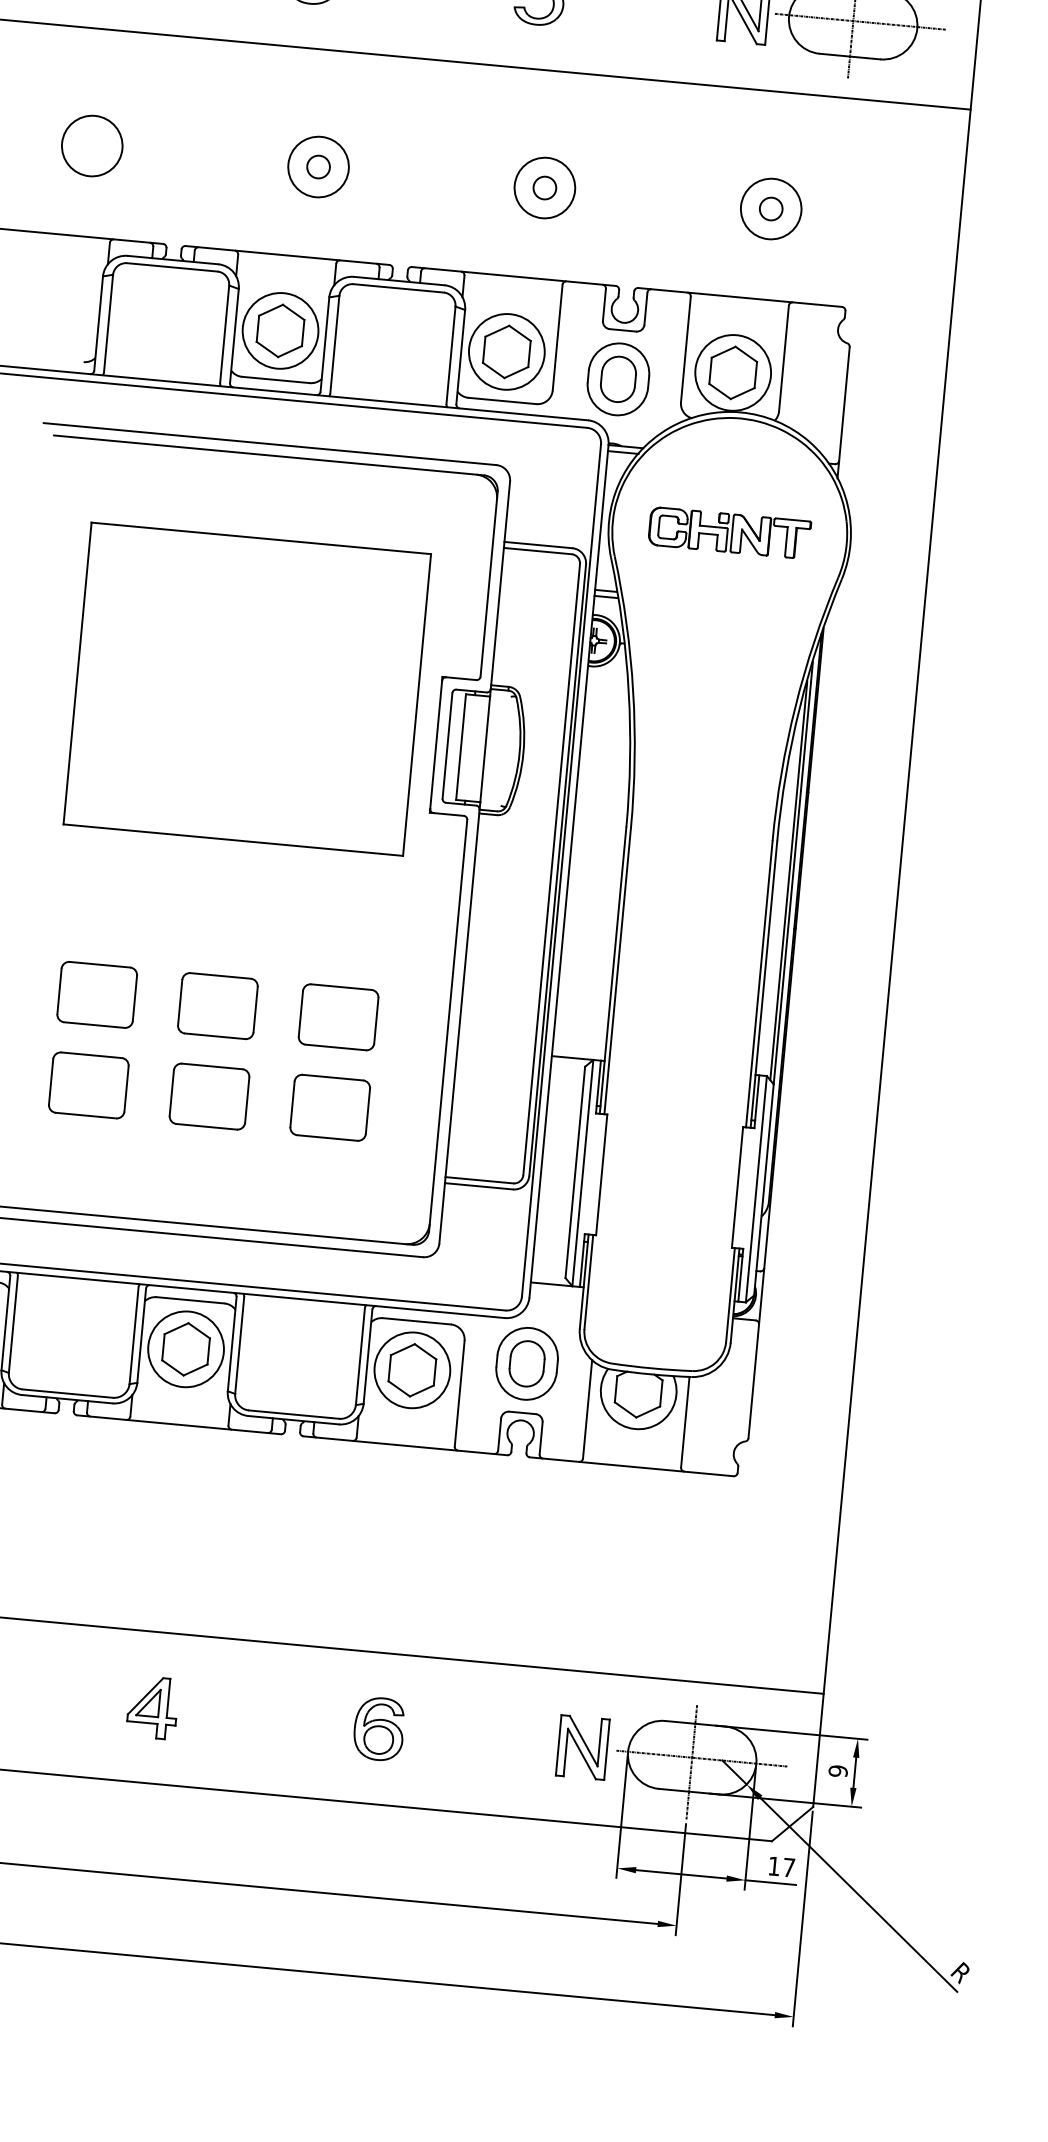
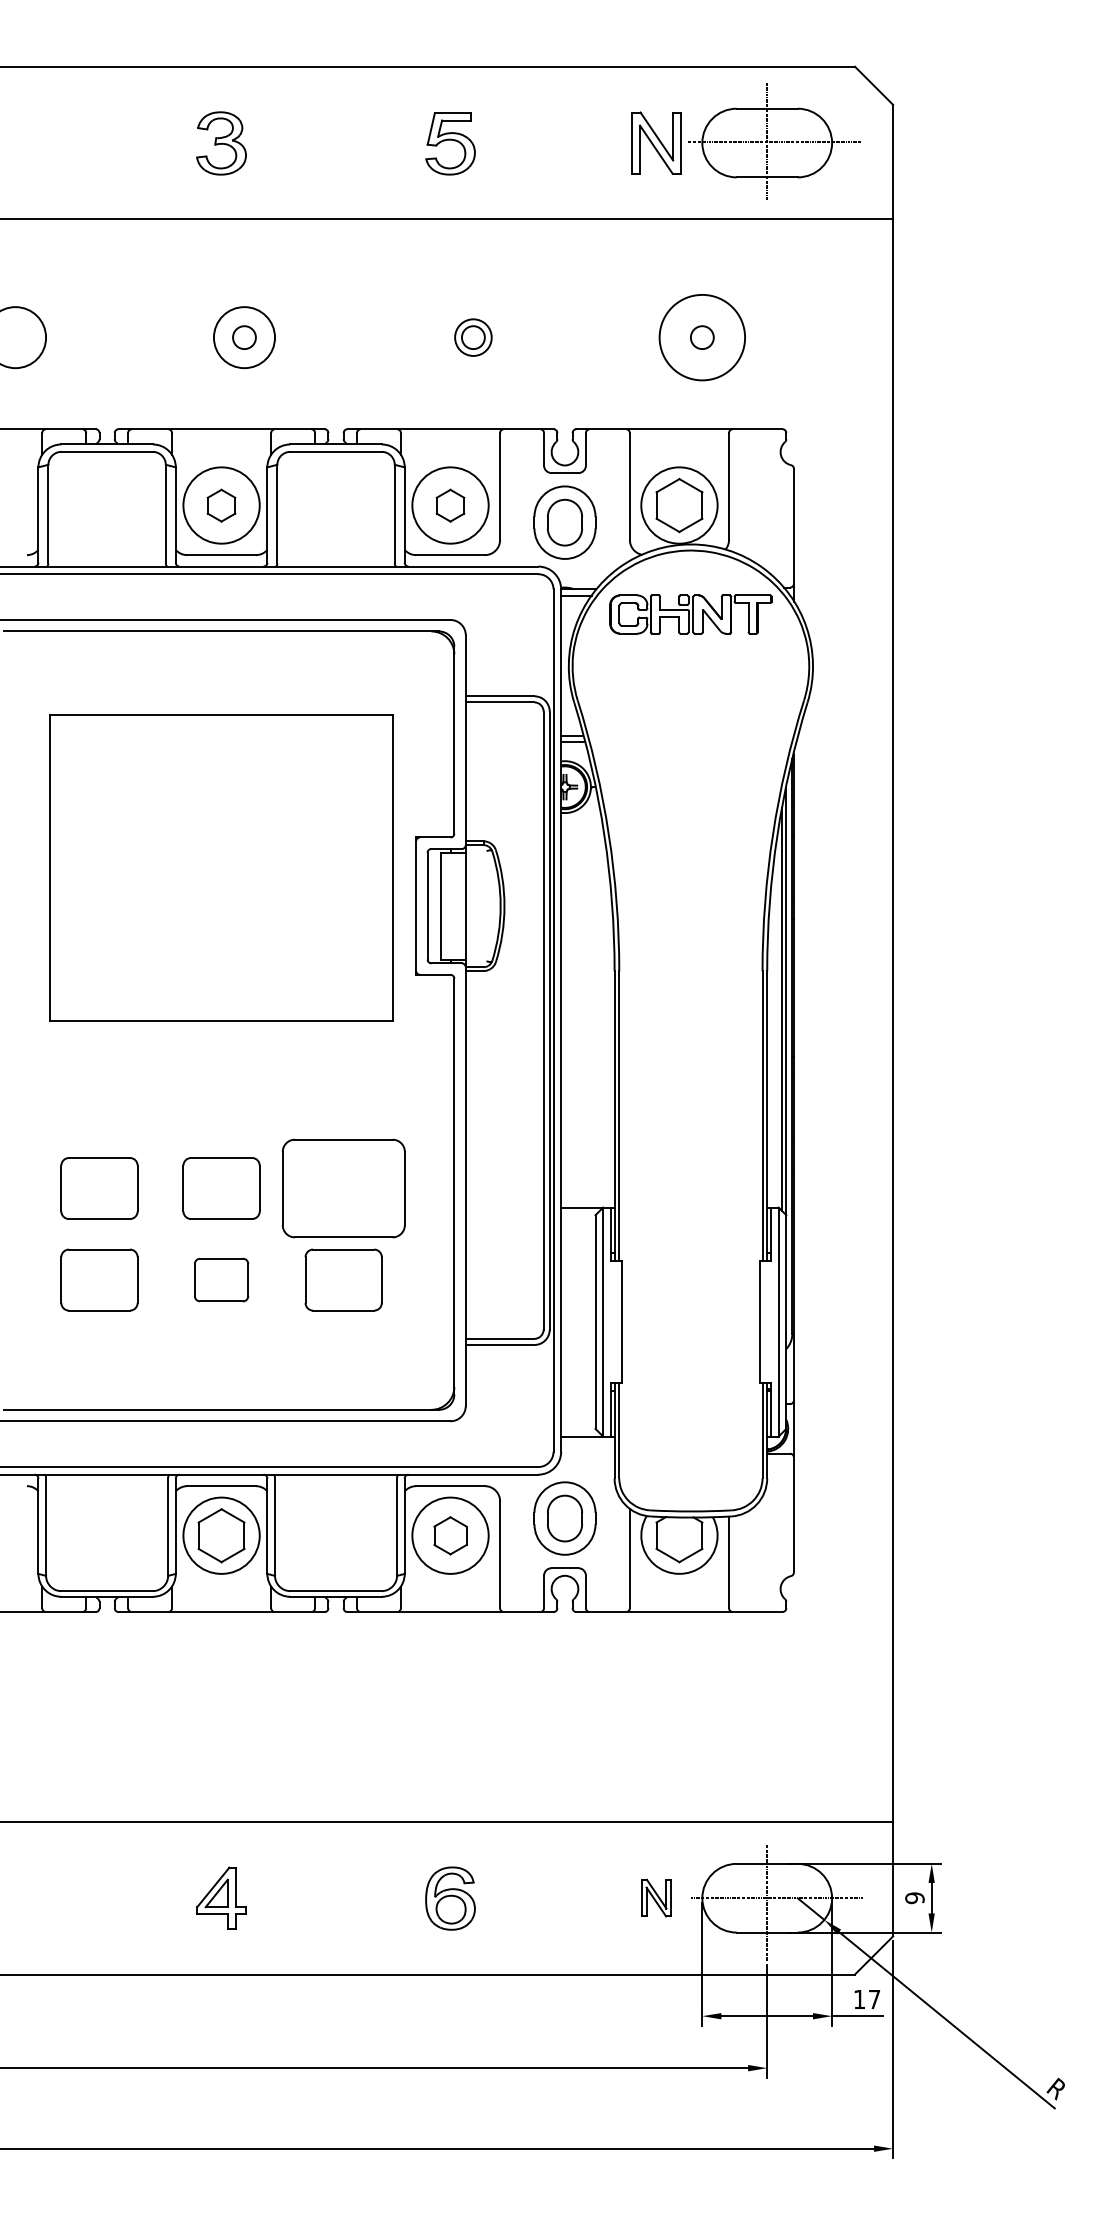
circle: (544, 187) -> (472, 337), size x0.6
circle: (770, 208) -> (701, 337), size x1.4
part: (280, 330) -> (221, 505), size x0.6
part: (506, 351) -> (450, 505), size x0.6
part: (729, 533) -> (690, 614), moved
part: (338, 1017) -> (343, 1188), size x1.6
part: (209, 1096) -> (221, 1279), size x0.7
part: (412, 1370) -> (450, 1535), size x0.7
part: (582, 1746) -> (656, 1897), size x0.6

